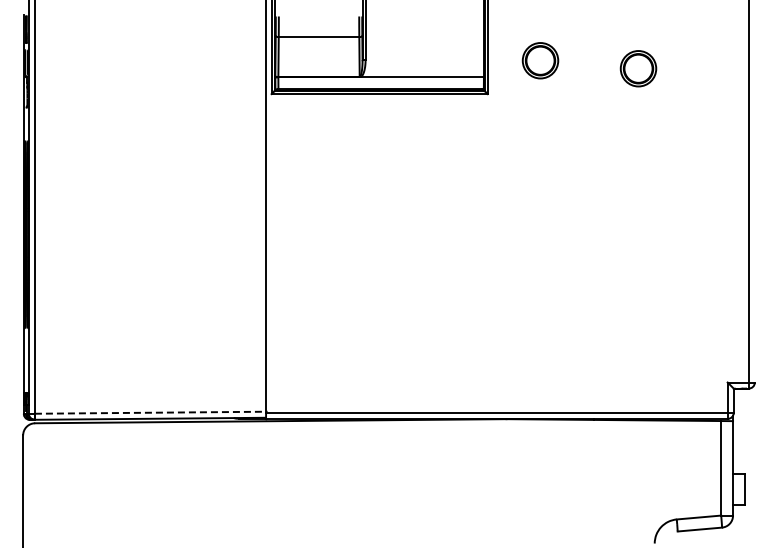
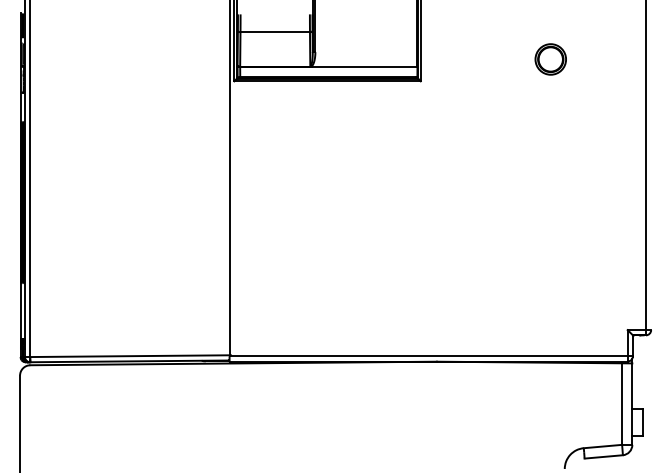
part: (540, 60) -> (466, 52), removed
line: (151, 412) -> (130, 355), dashed -> solid

